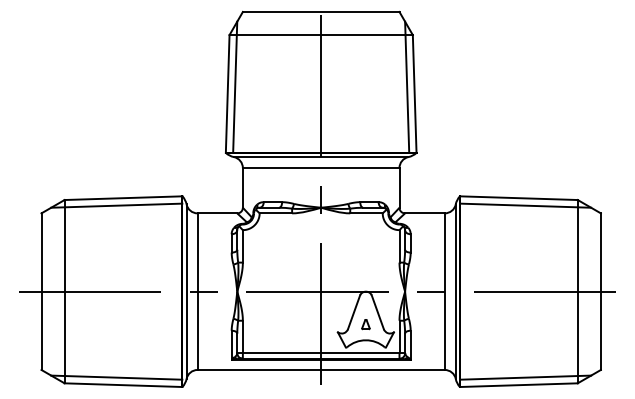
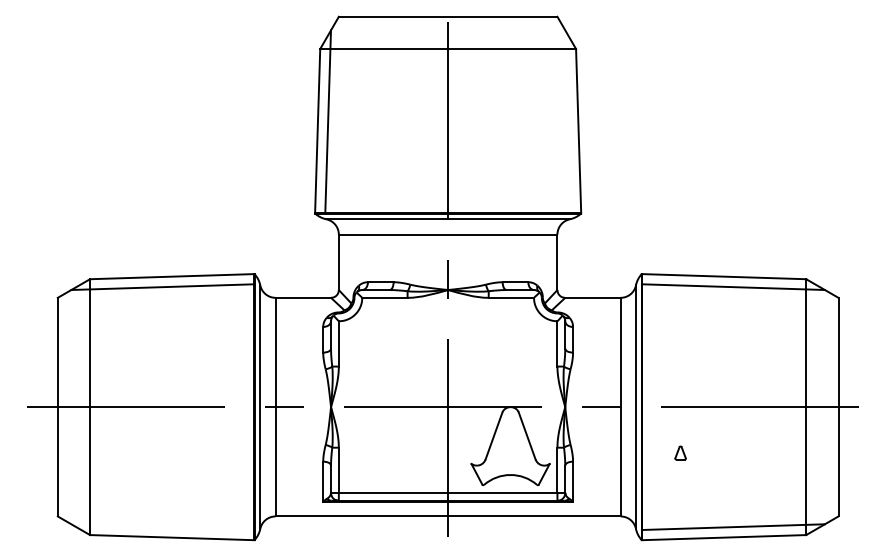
line: (407, 87) -> (568, 121), removed
part: (365, 324) -> (680, 452), moved
line: (116, 377) -> (162, 527), removed

